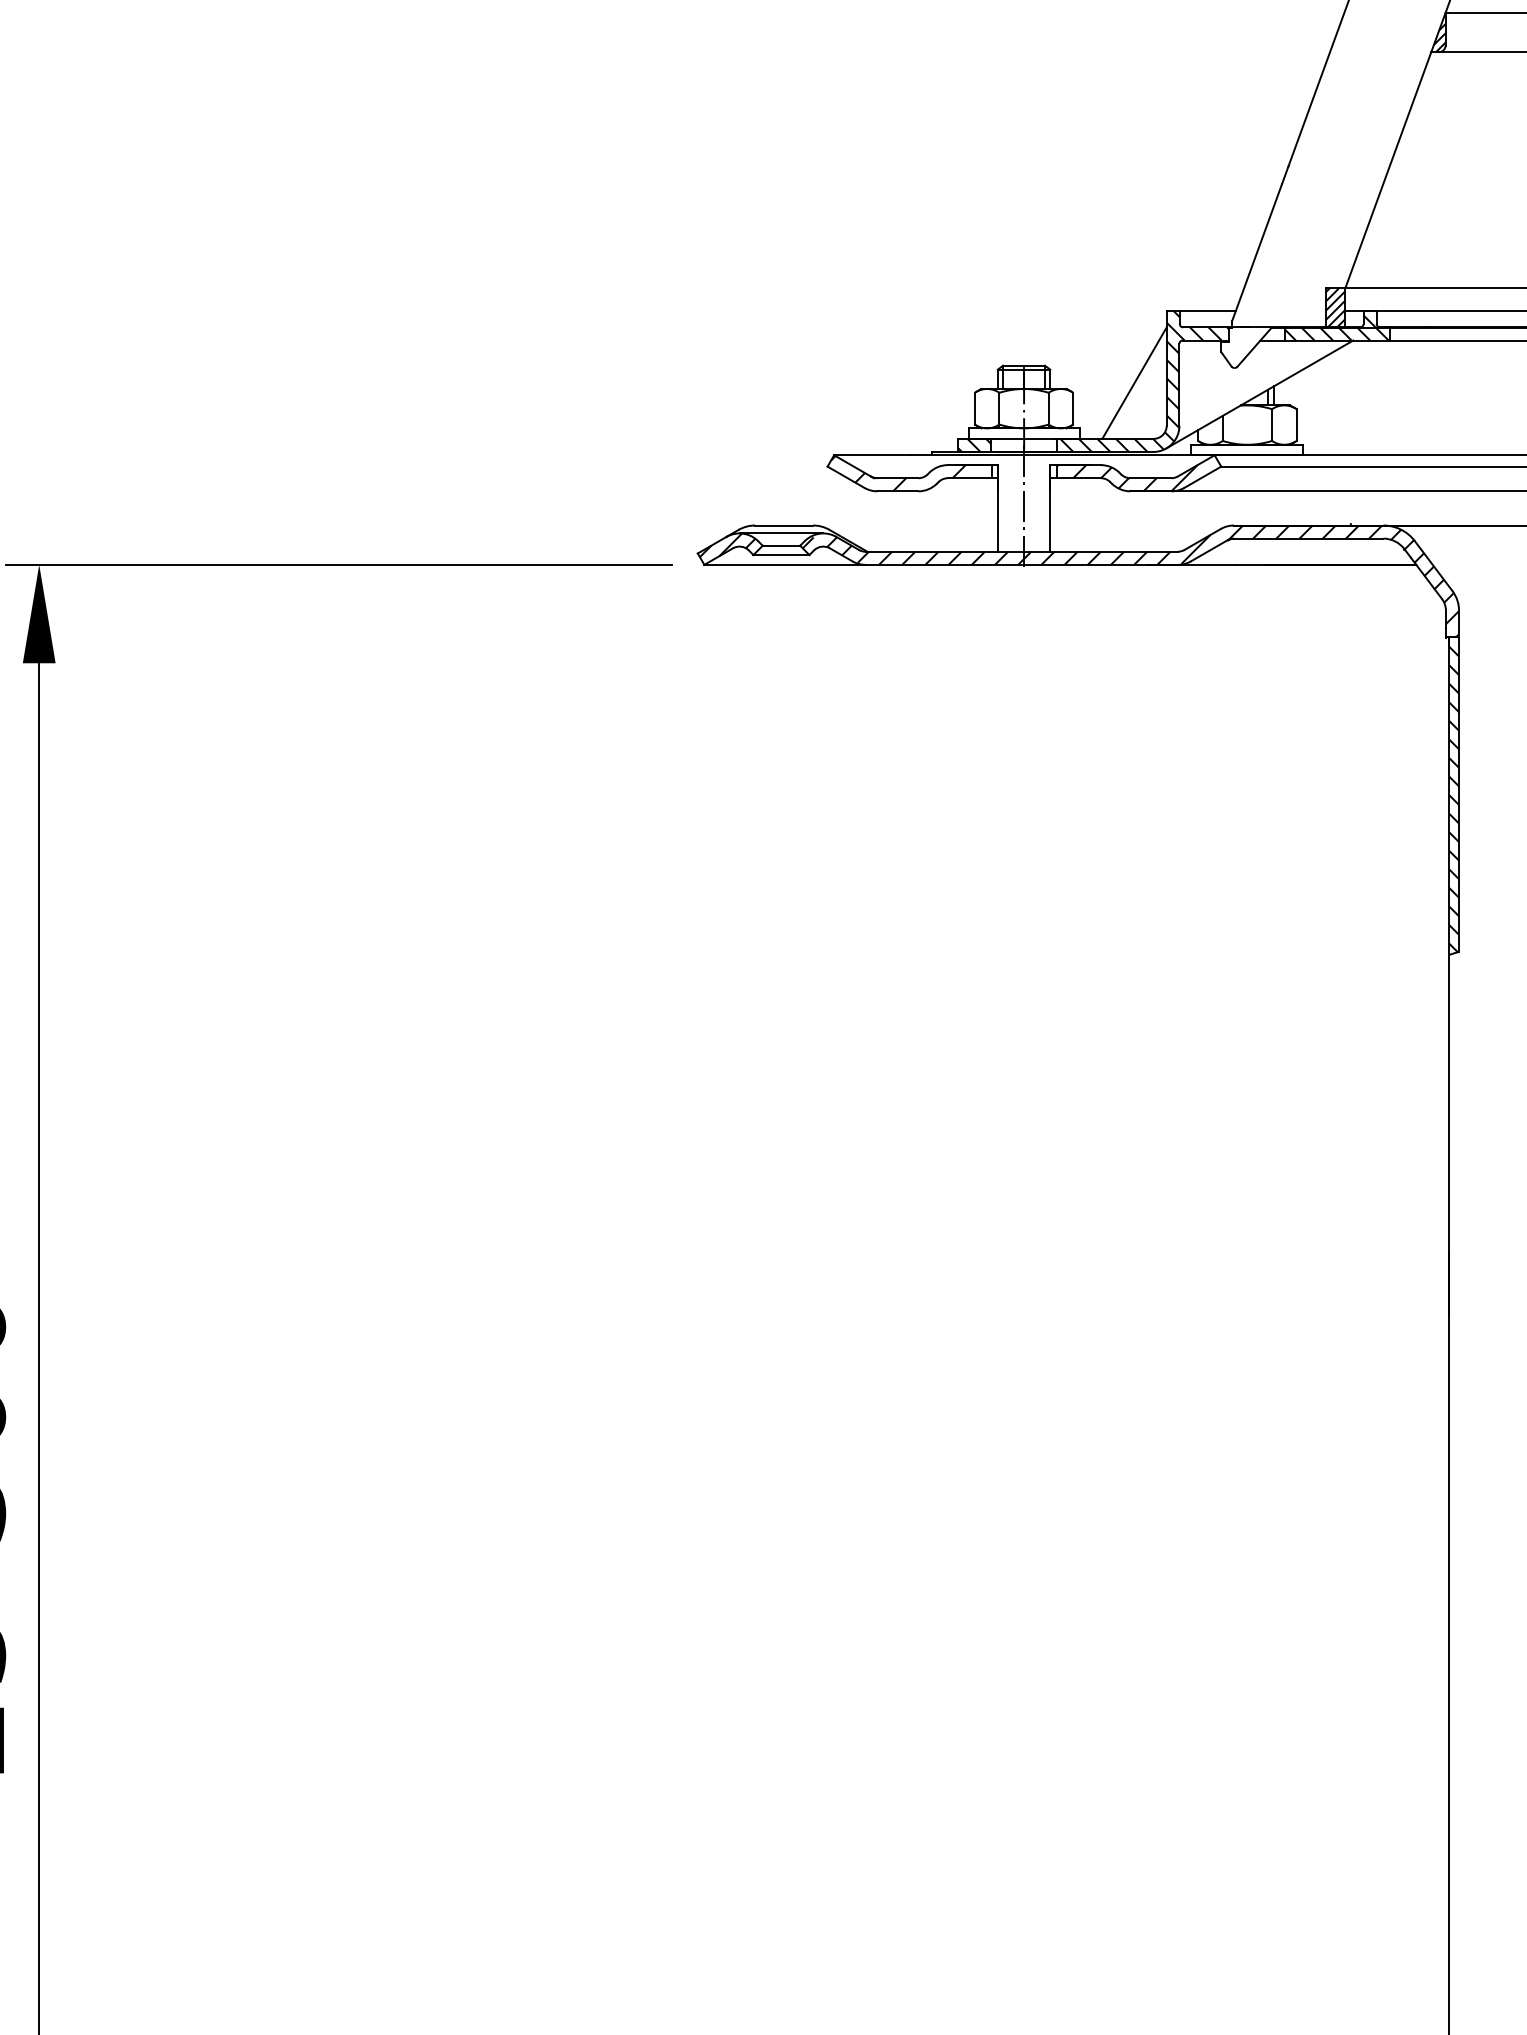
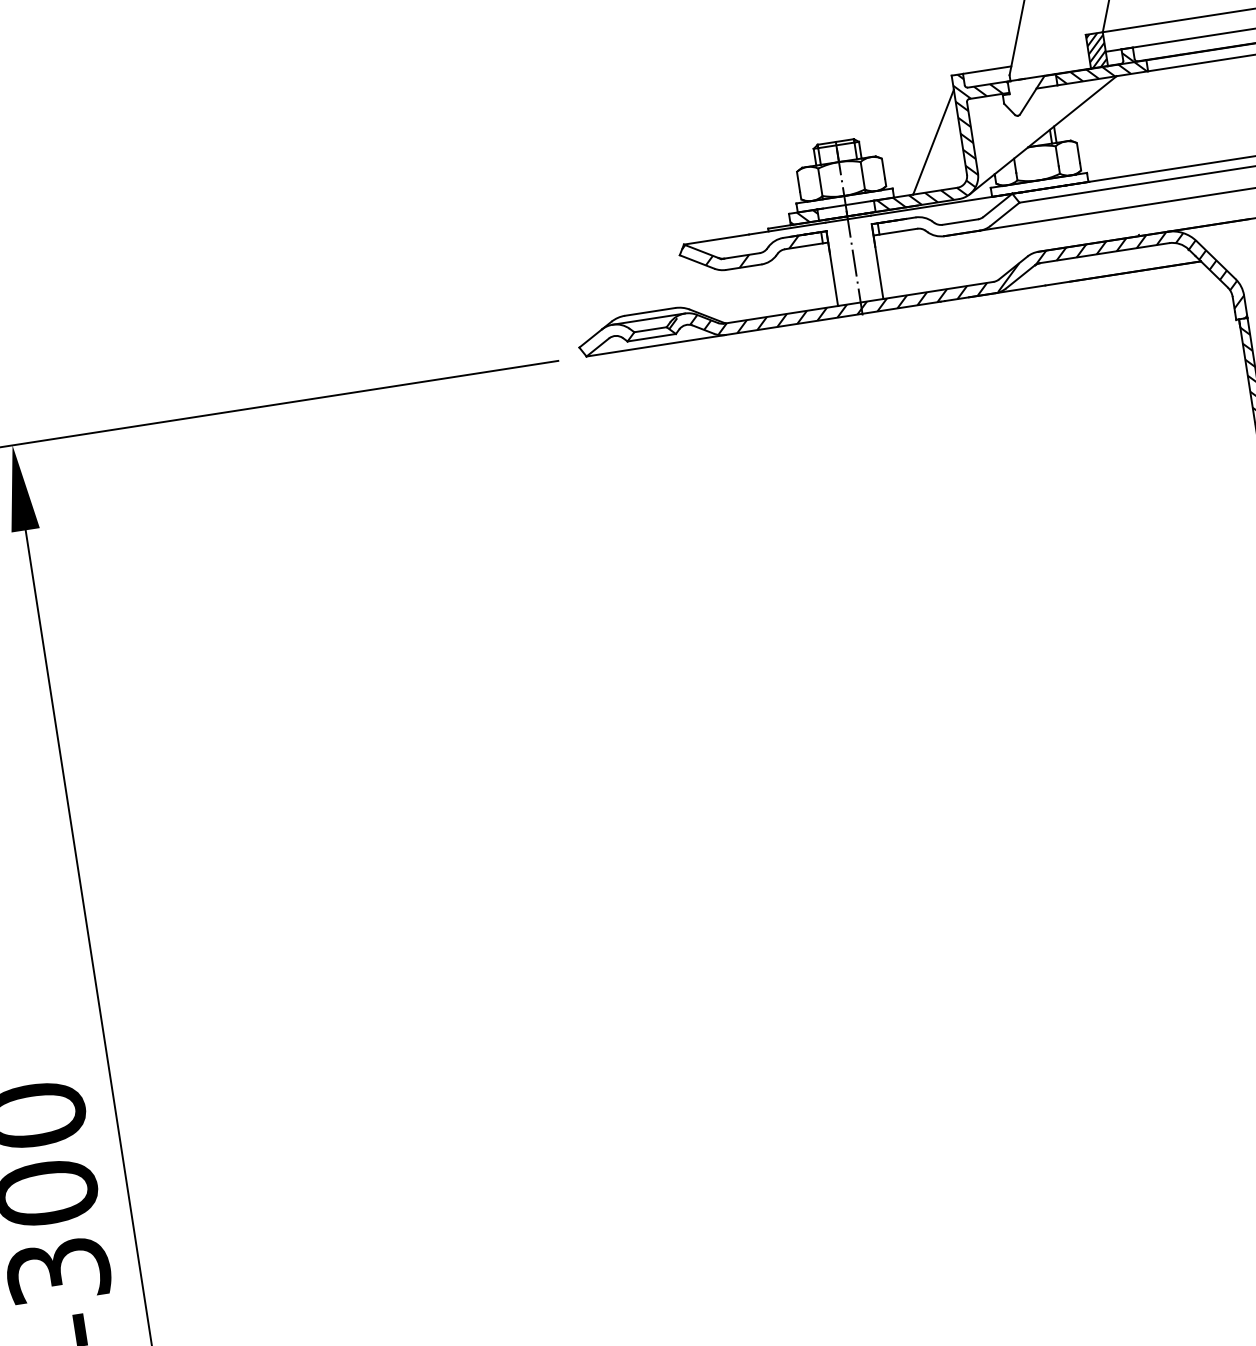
hatch: (1127, 478) -> (940, 225), removed
hatch: (727, 545) -> (603, 336), removed

